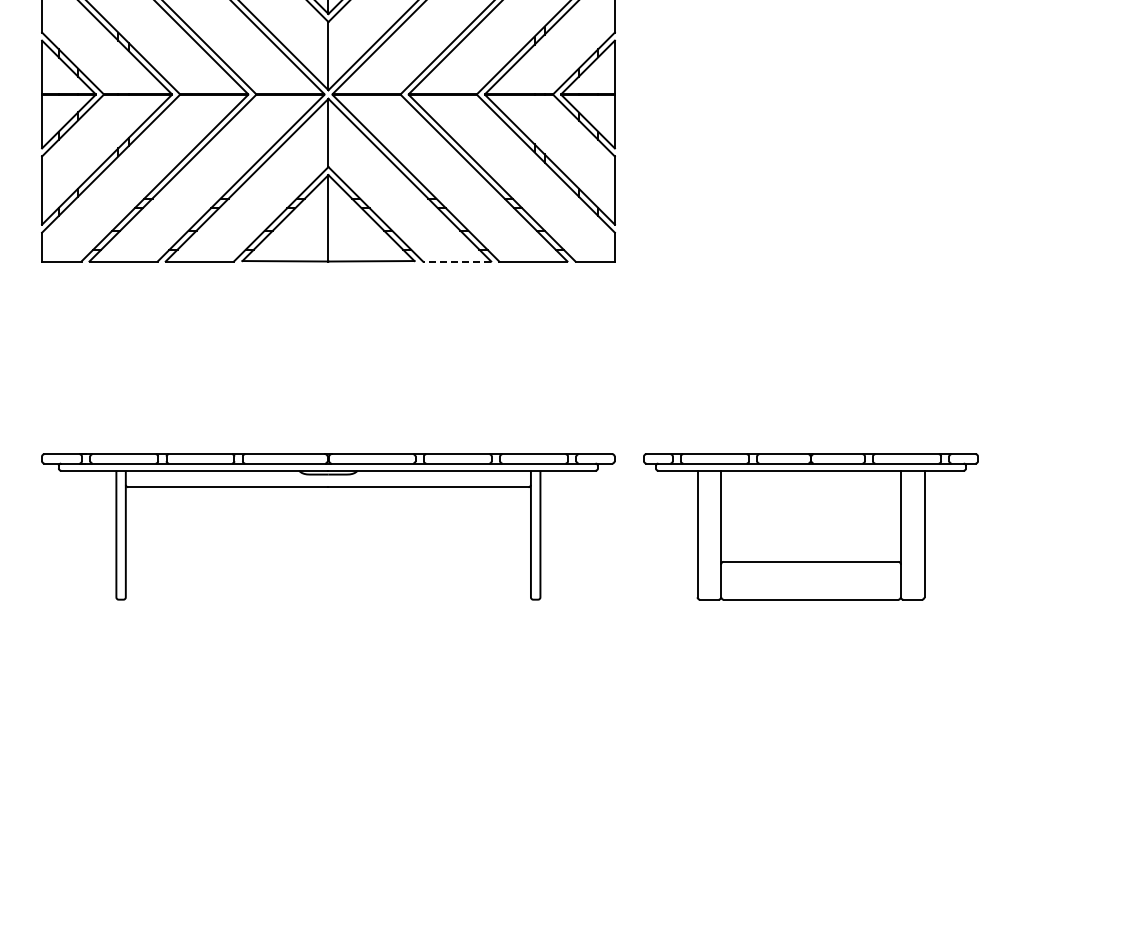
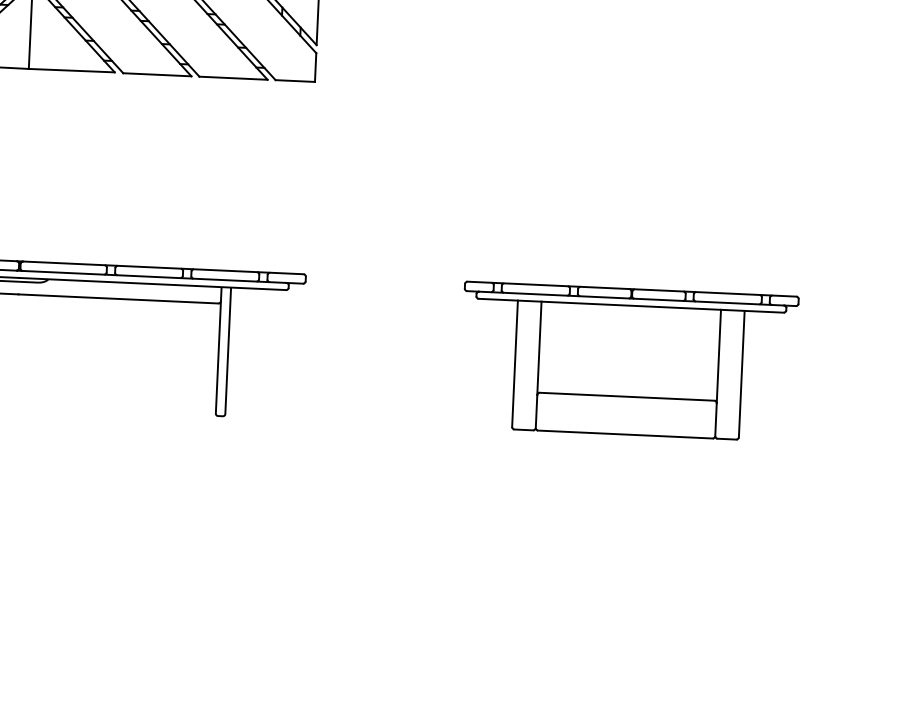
line: (456, 261) -> (156, 74), dashed -> solid
part: (810, 526) -> (628, 361), moved

